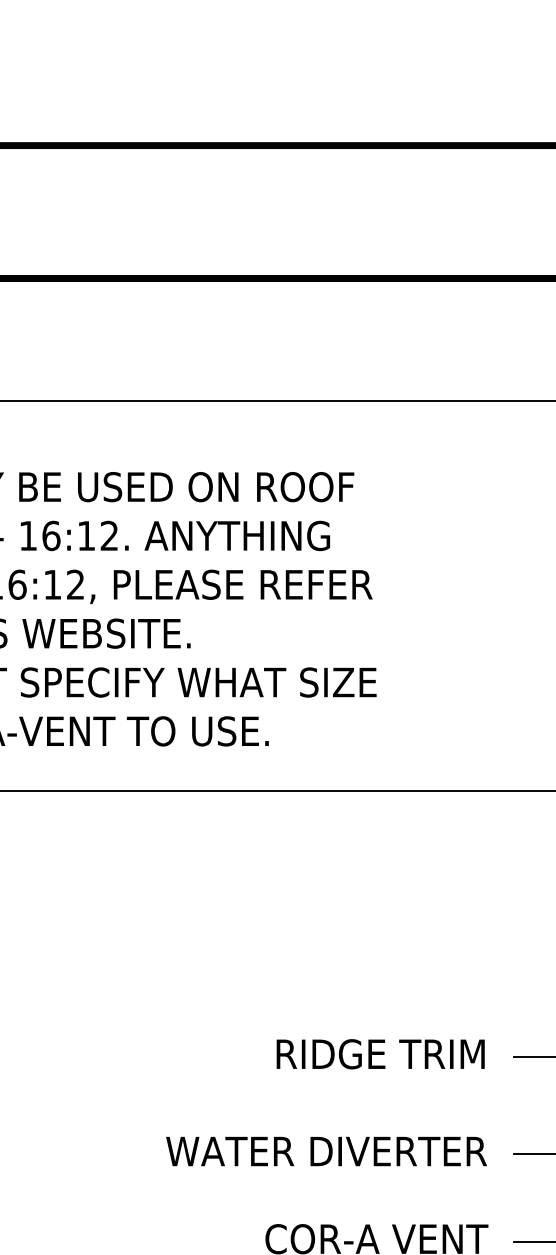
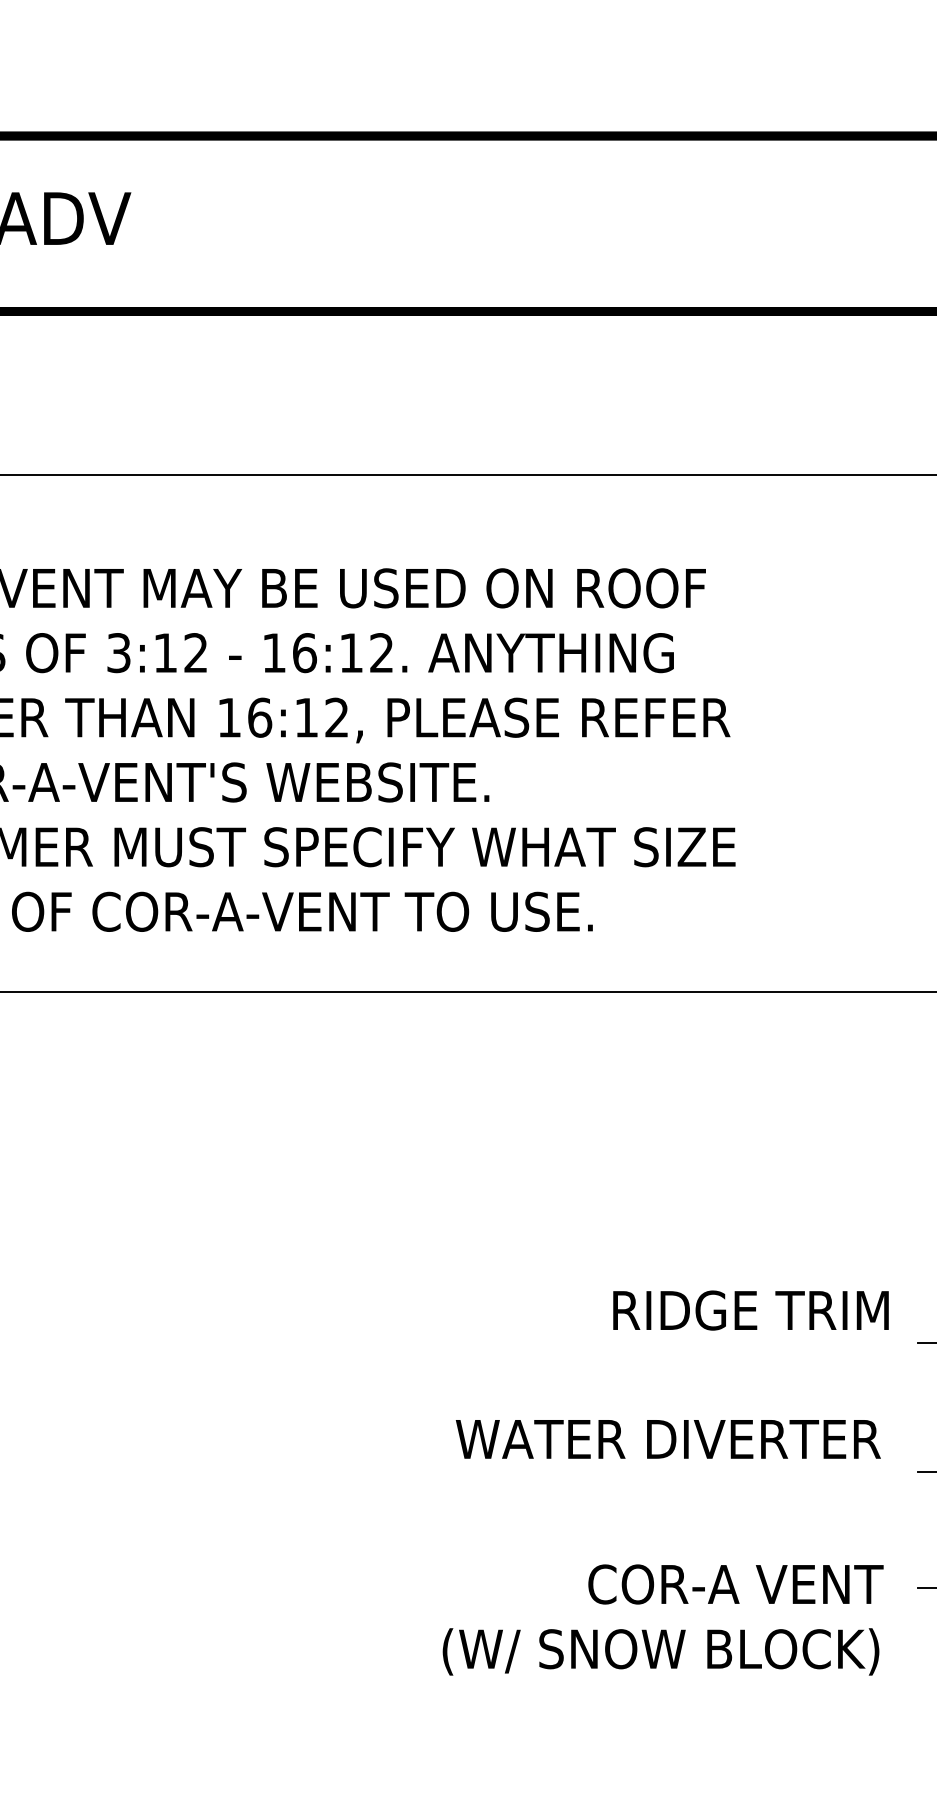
text: (380, 1054) -> (750, 1310), moved
text: (325, 1151) -> (667, 1439), moved

